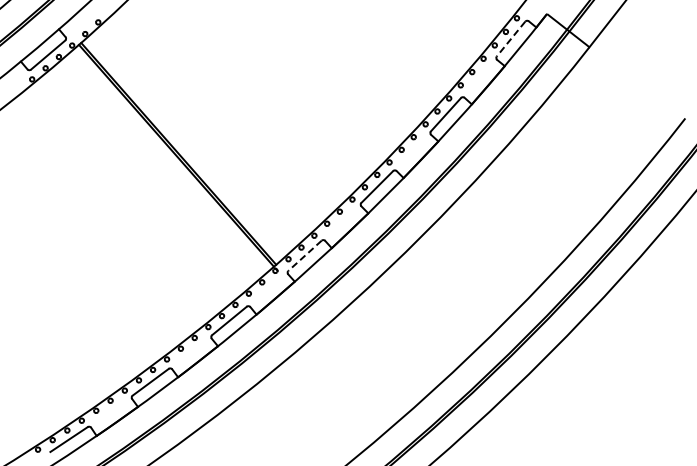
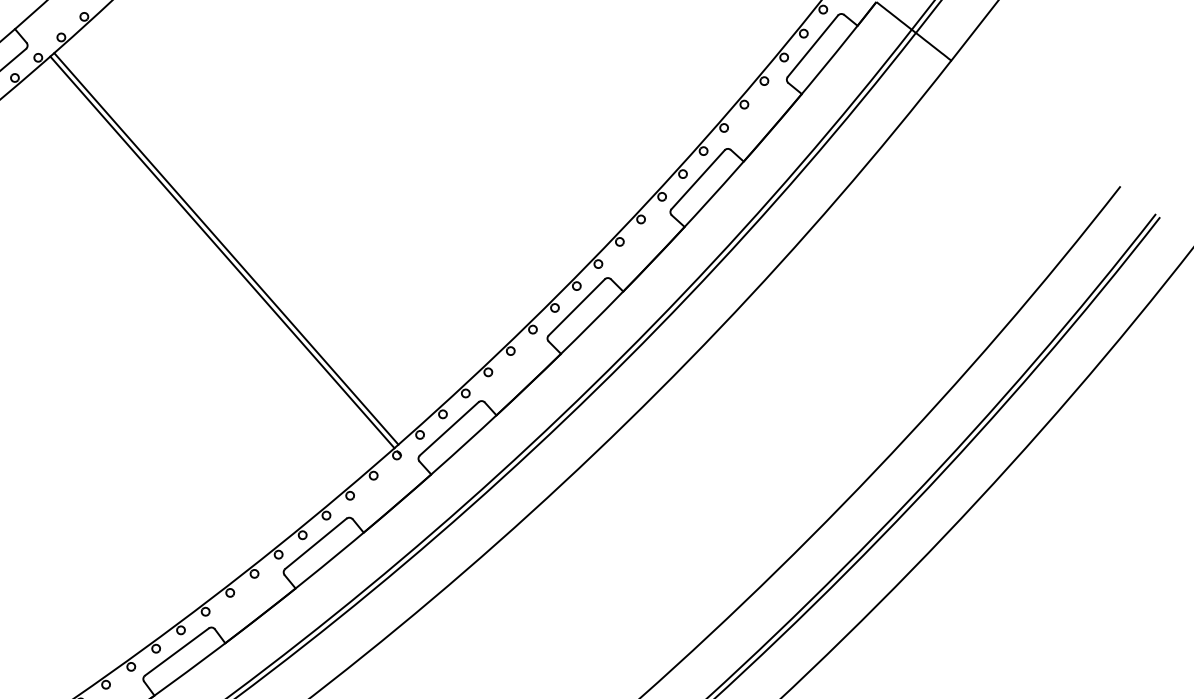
line: (510, 39) -> (811, 47), dashed -> solid
line: (304, 256) -> (448, 430), dashed -> solid

